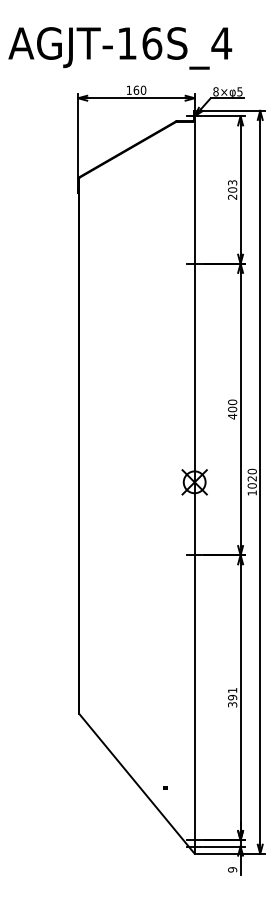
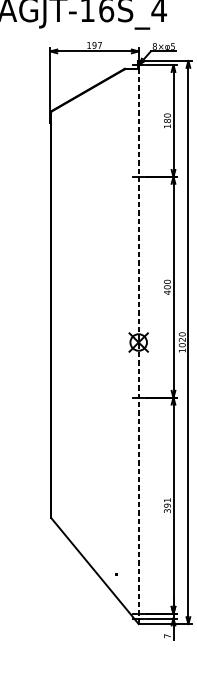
text: (139, 89) -> (96, 44), 160 -> 197
text: (232, 189) -> (167, 120), 203 -> 180
line: (194, 487) -> (138, 346), solid -> dashed
text: (232, 869) -> (167, 635), 9 -> 7

